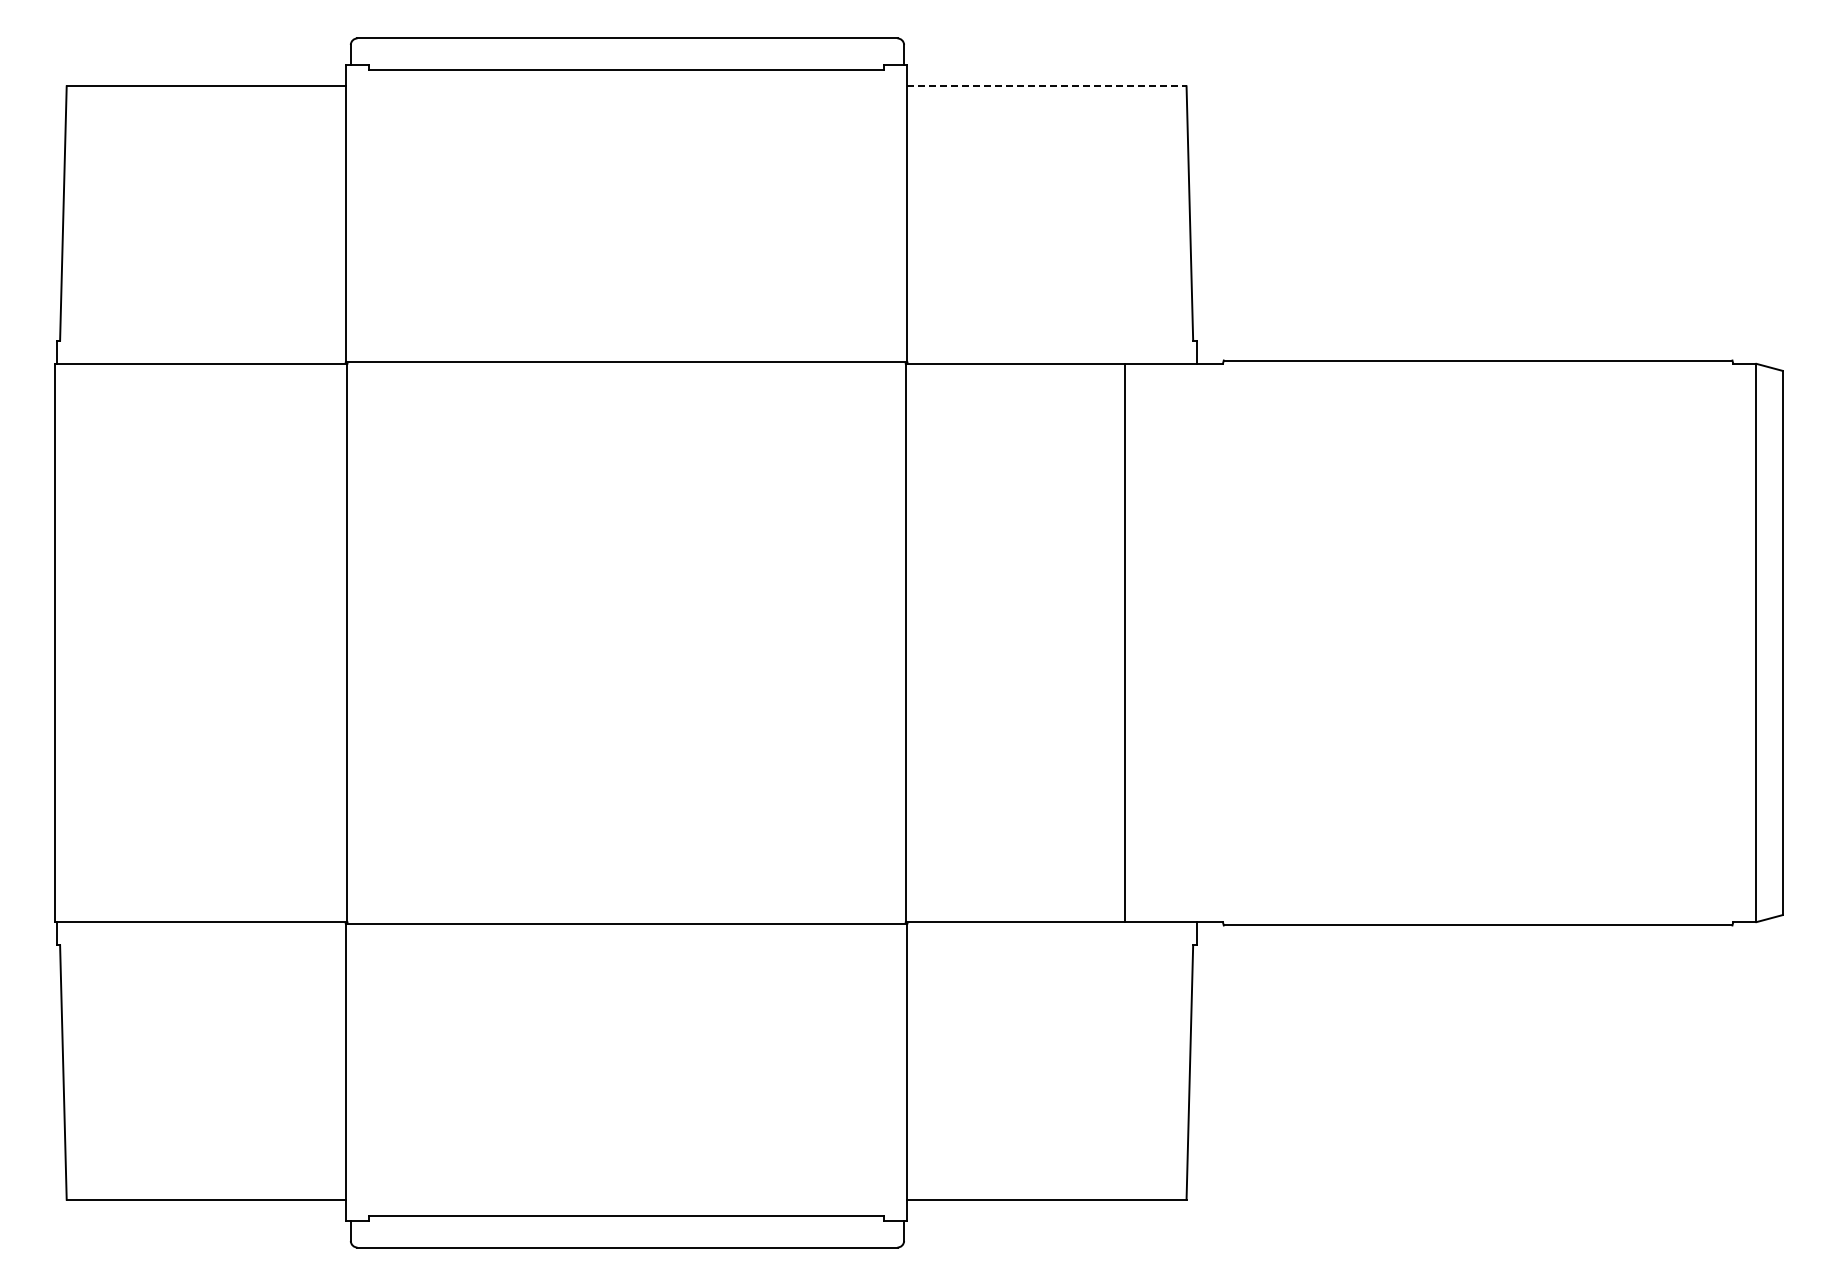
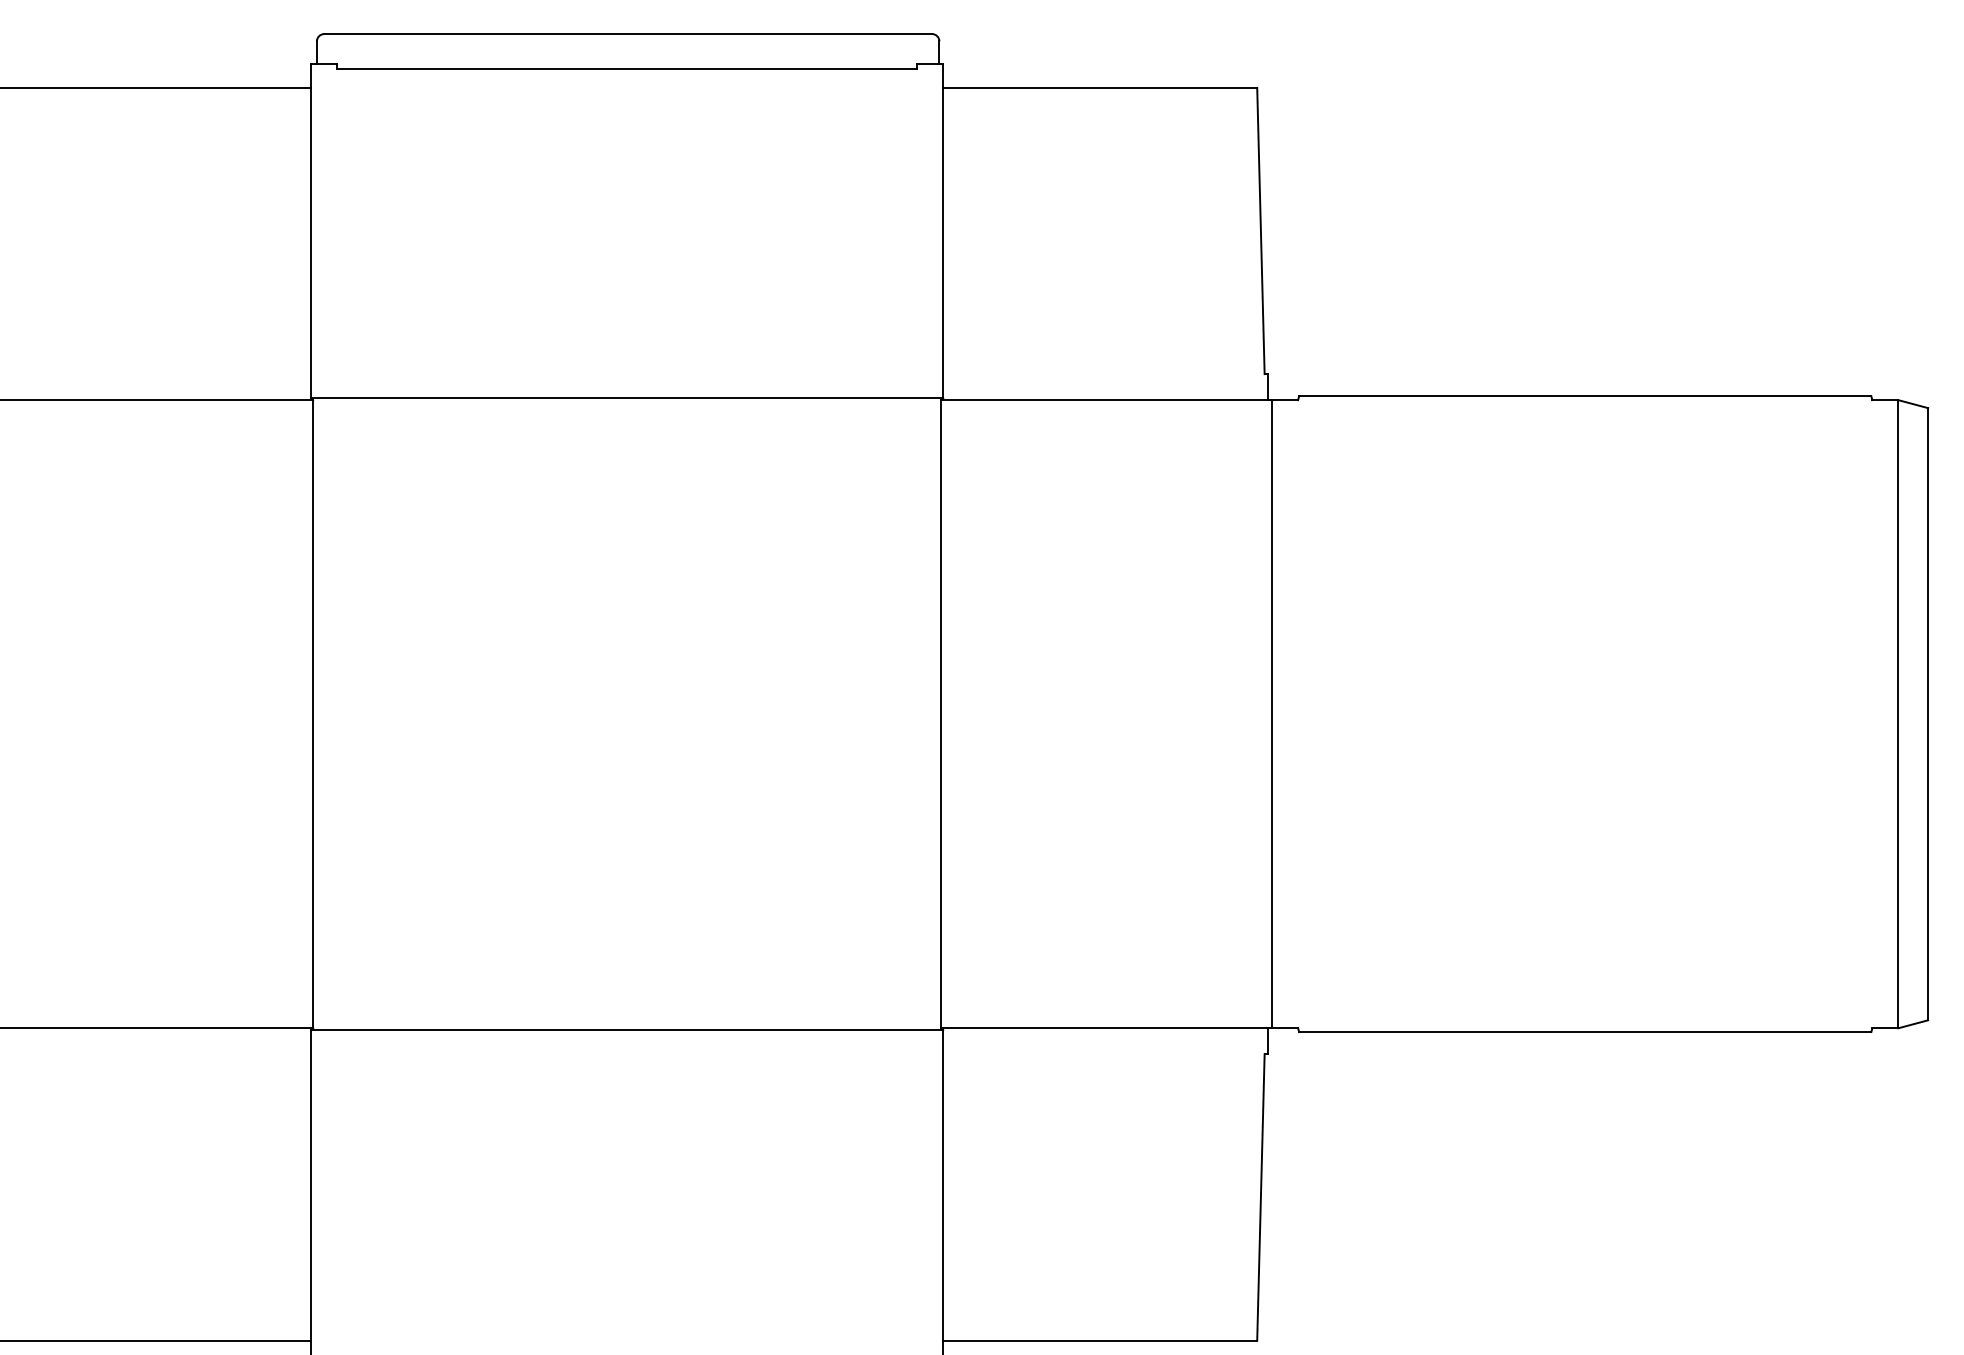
line: (1047, 86) -> (1100, 88), dashed -> solid
line: (1124, 642) -> (1271, 713), moved

